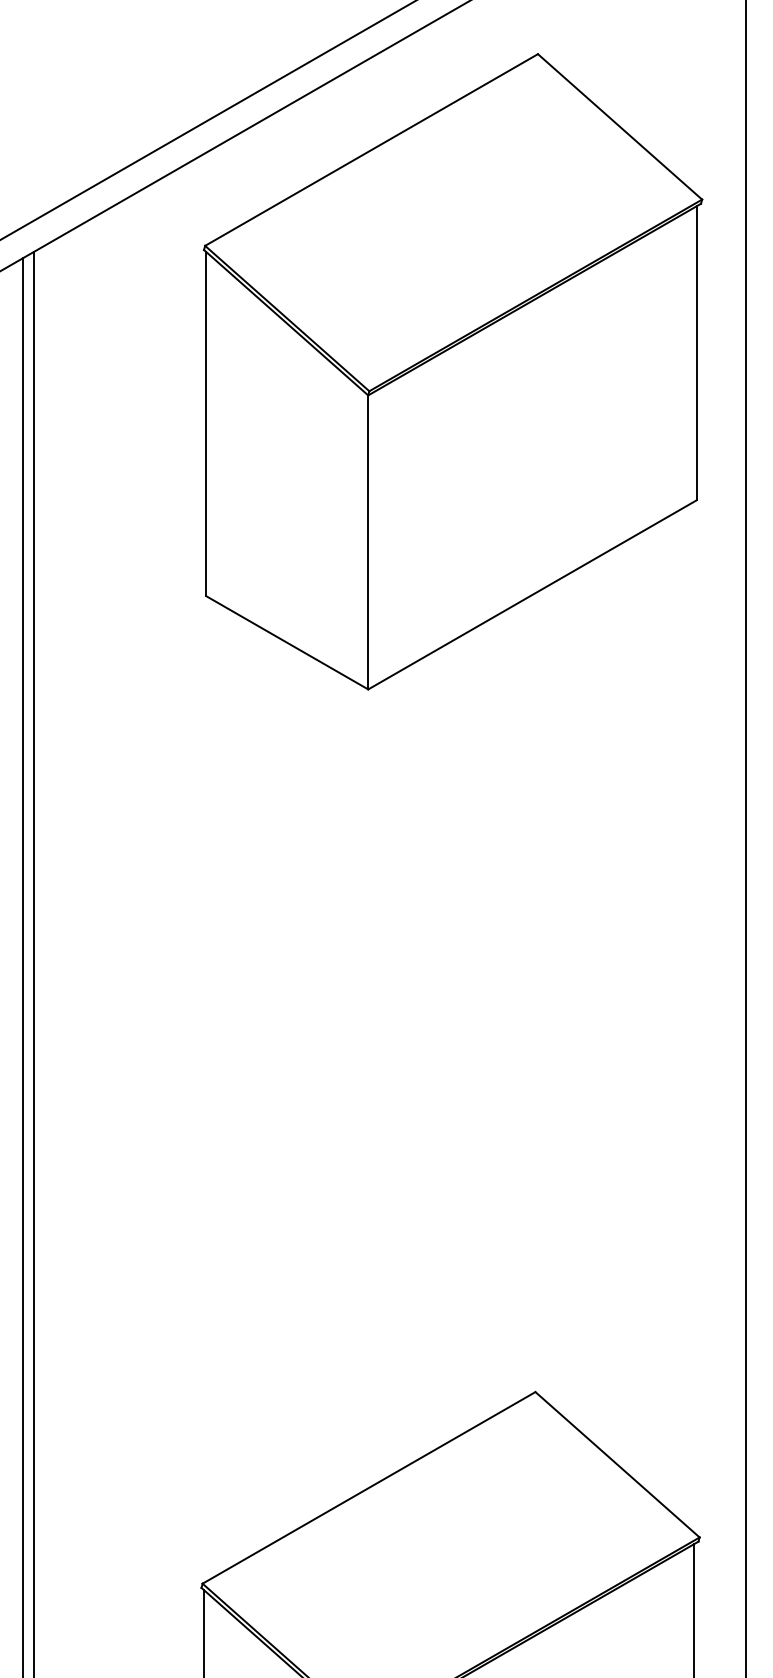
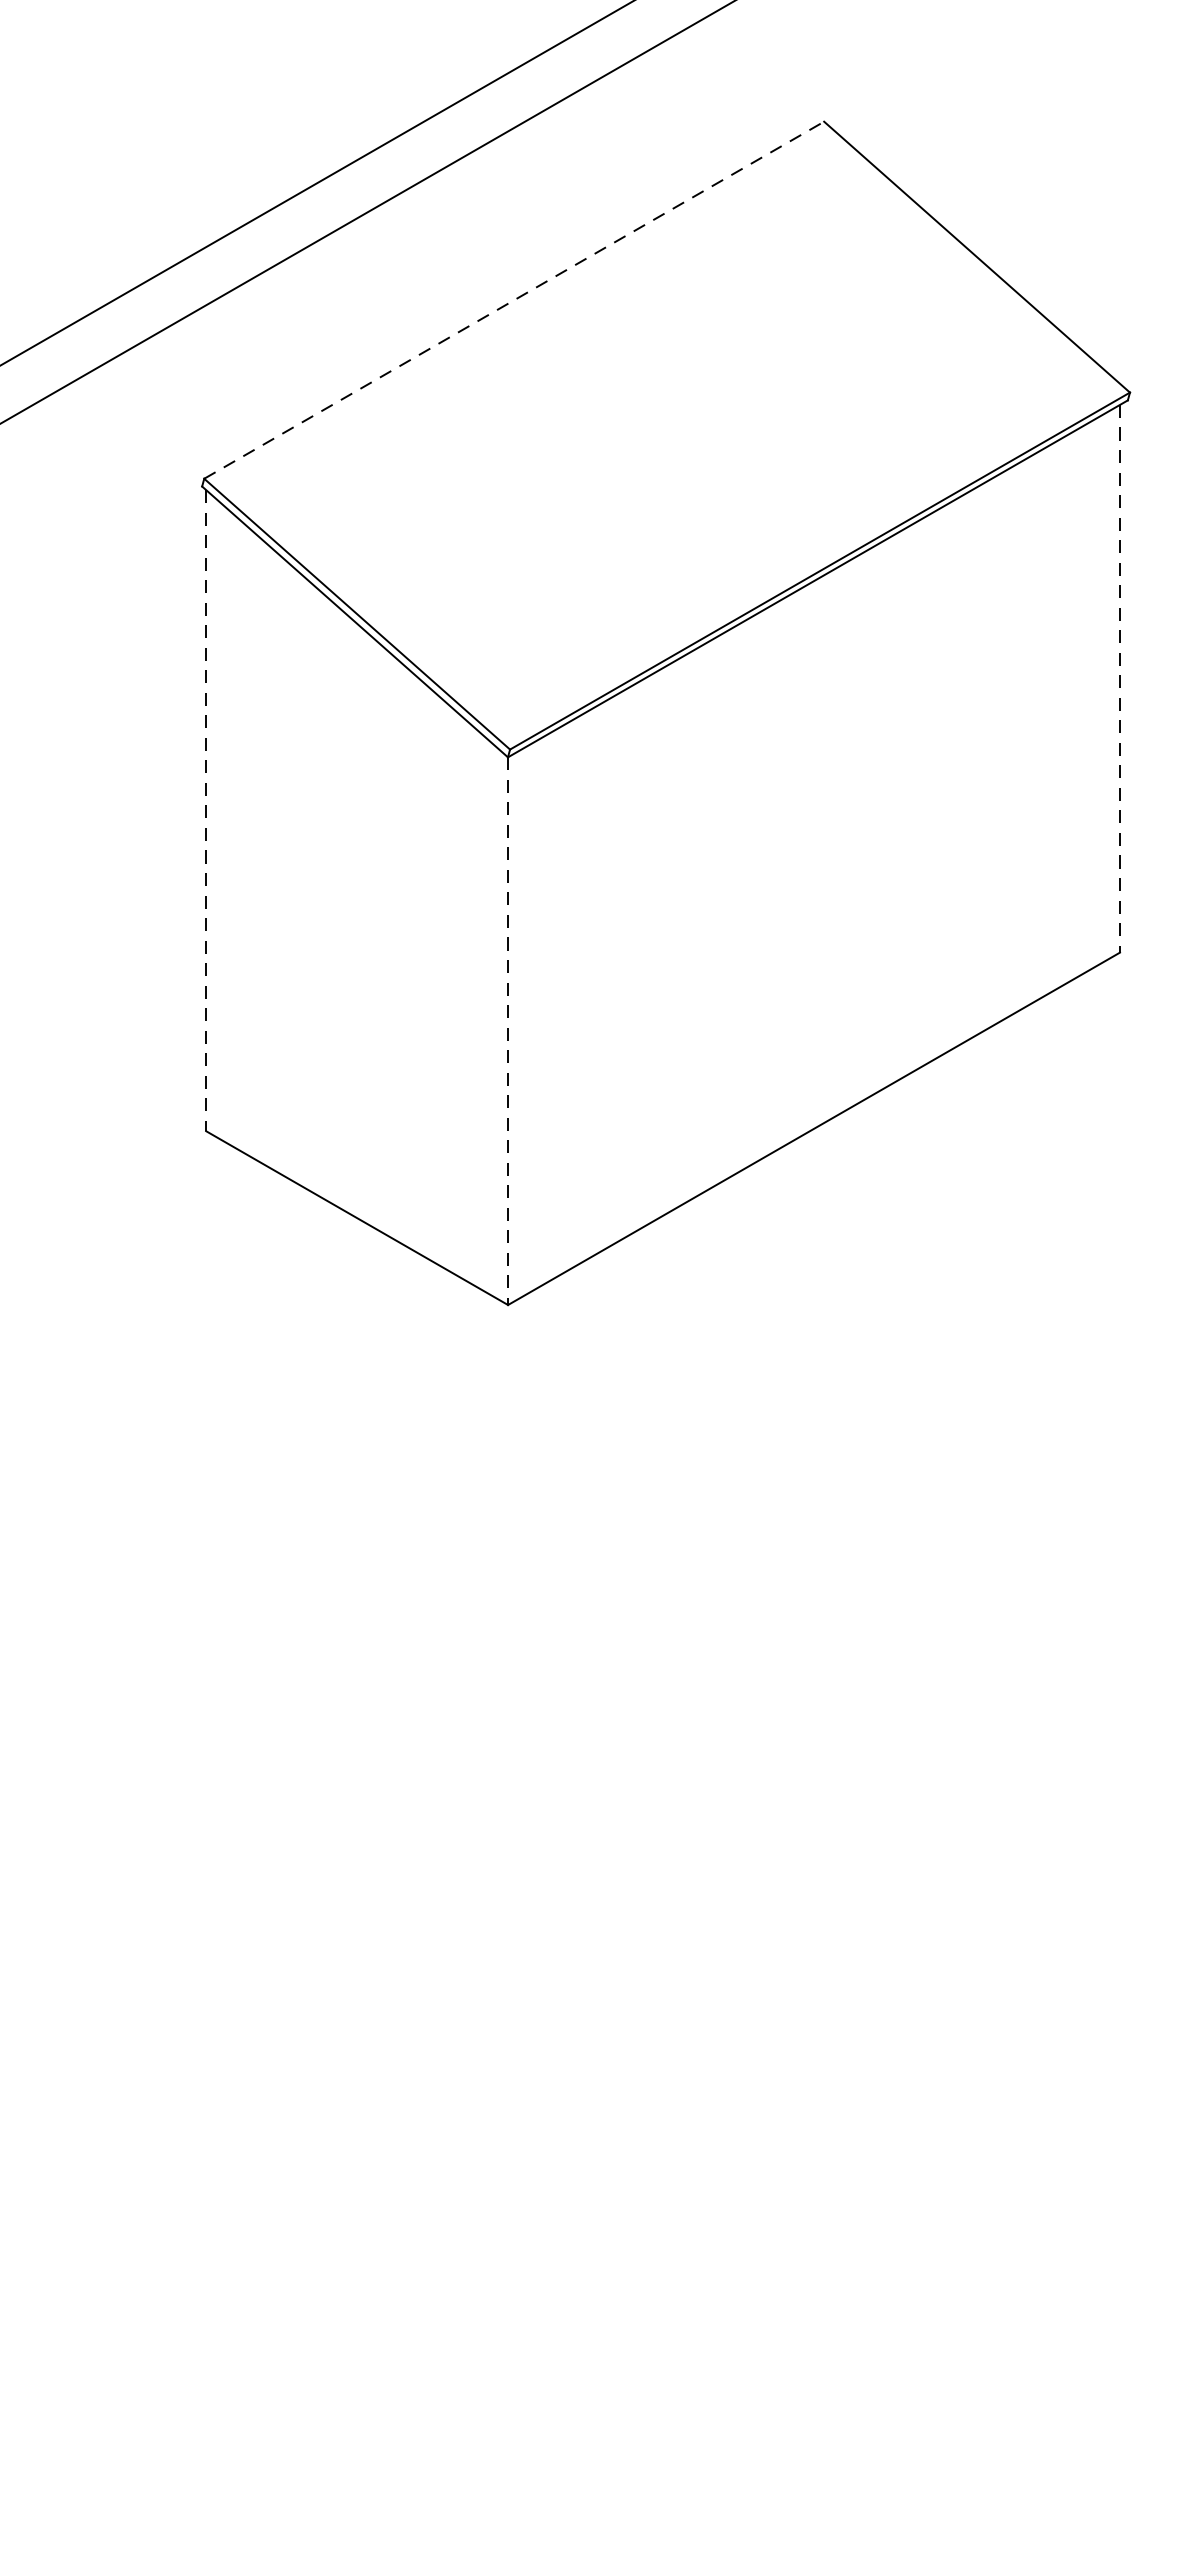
line: (372, 149) -> (515, 299), solid -> dashed
line: (696, 353) -> (1119, 679), solid -> dashed
line: (206, 424) -> (206, 811), solid -> dashed
line: (368, 542) -> (508, 1031), solid -> dashed

